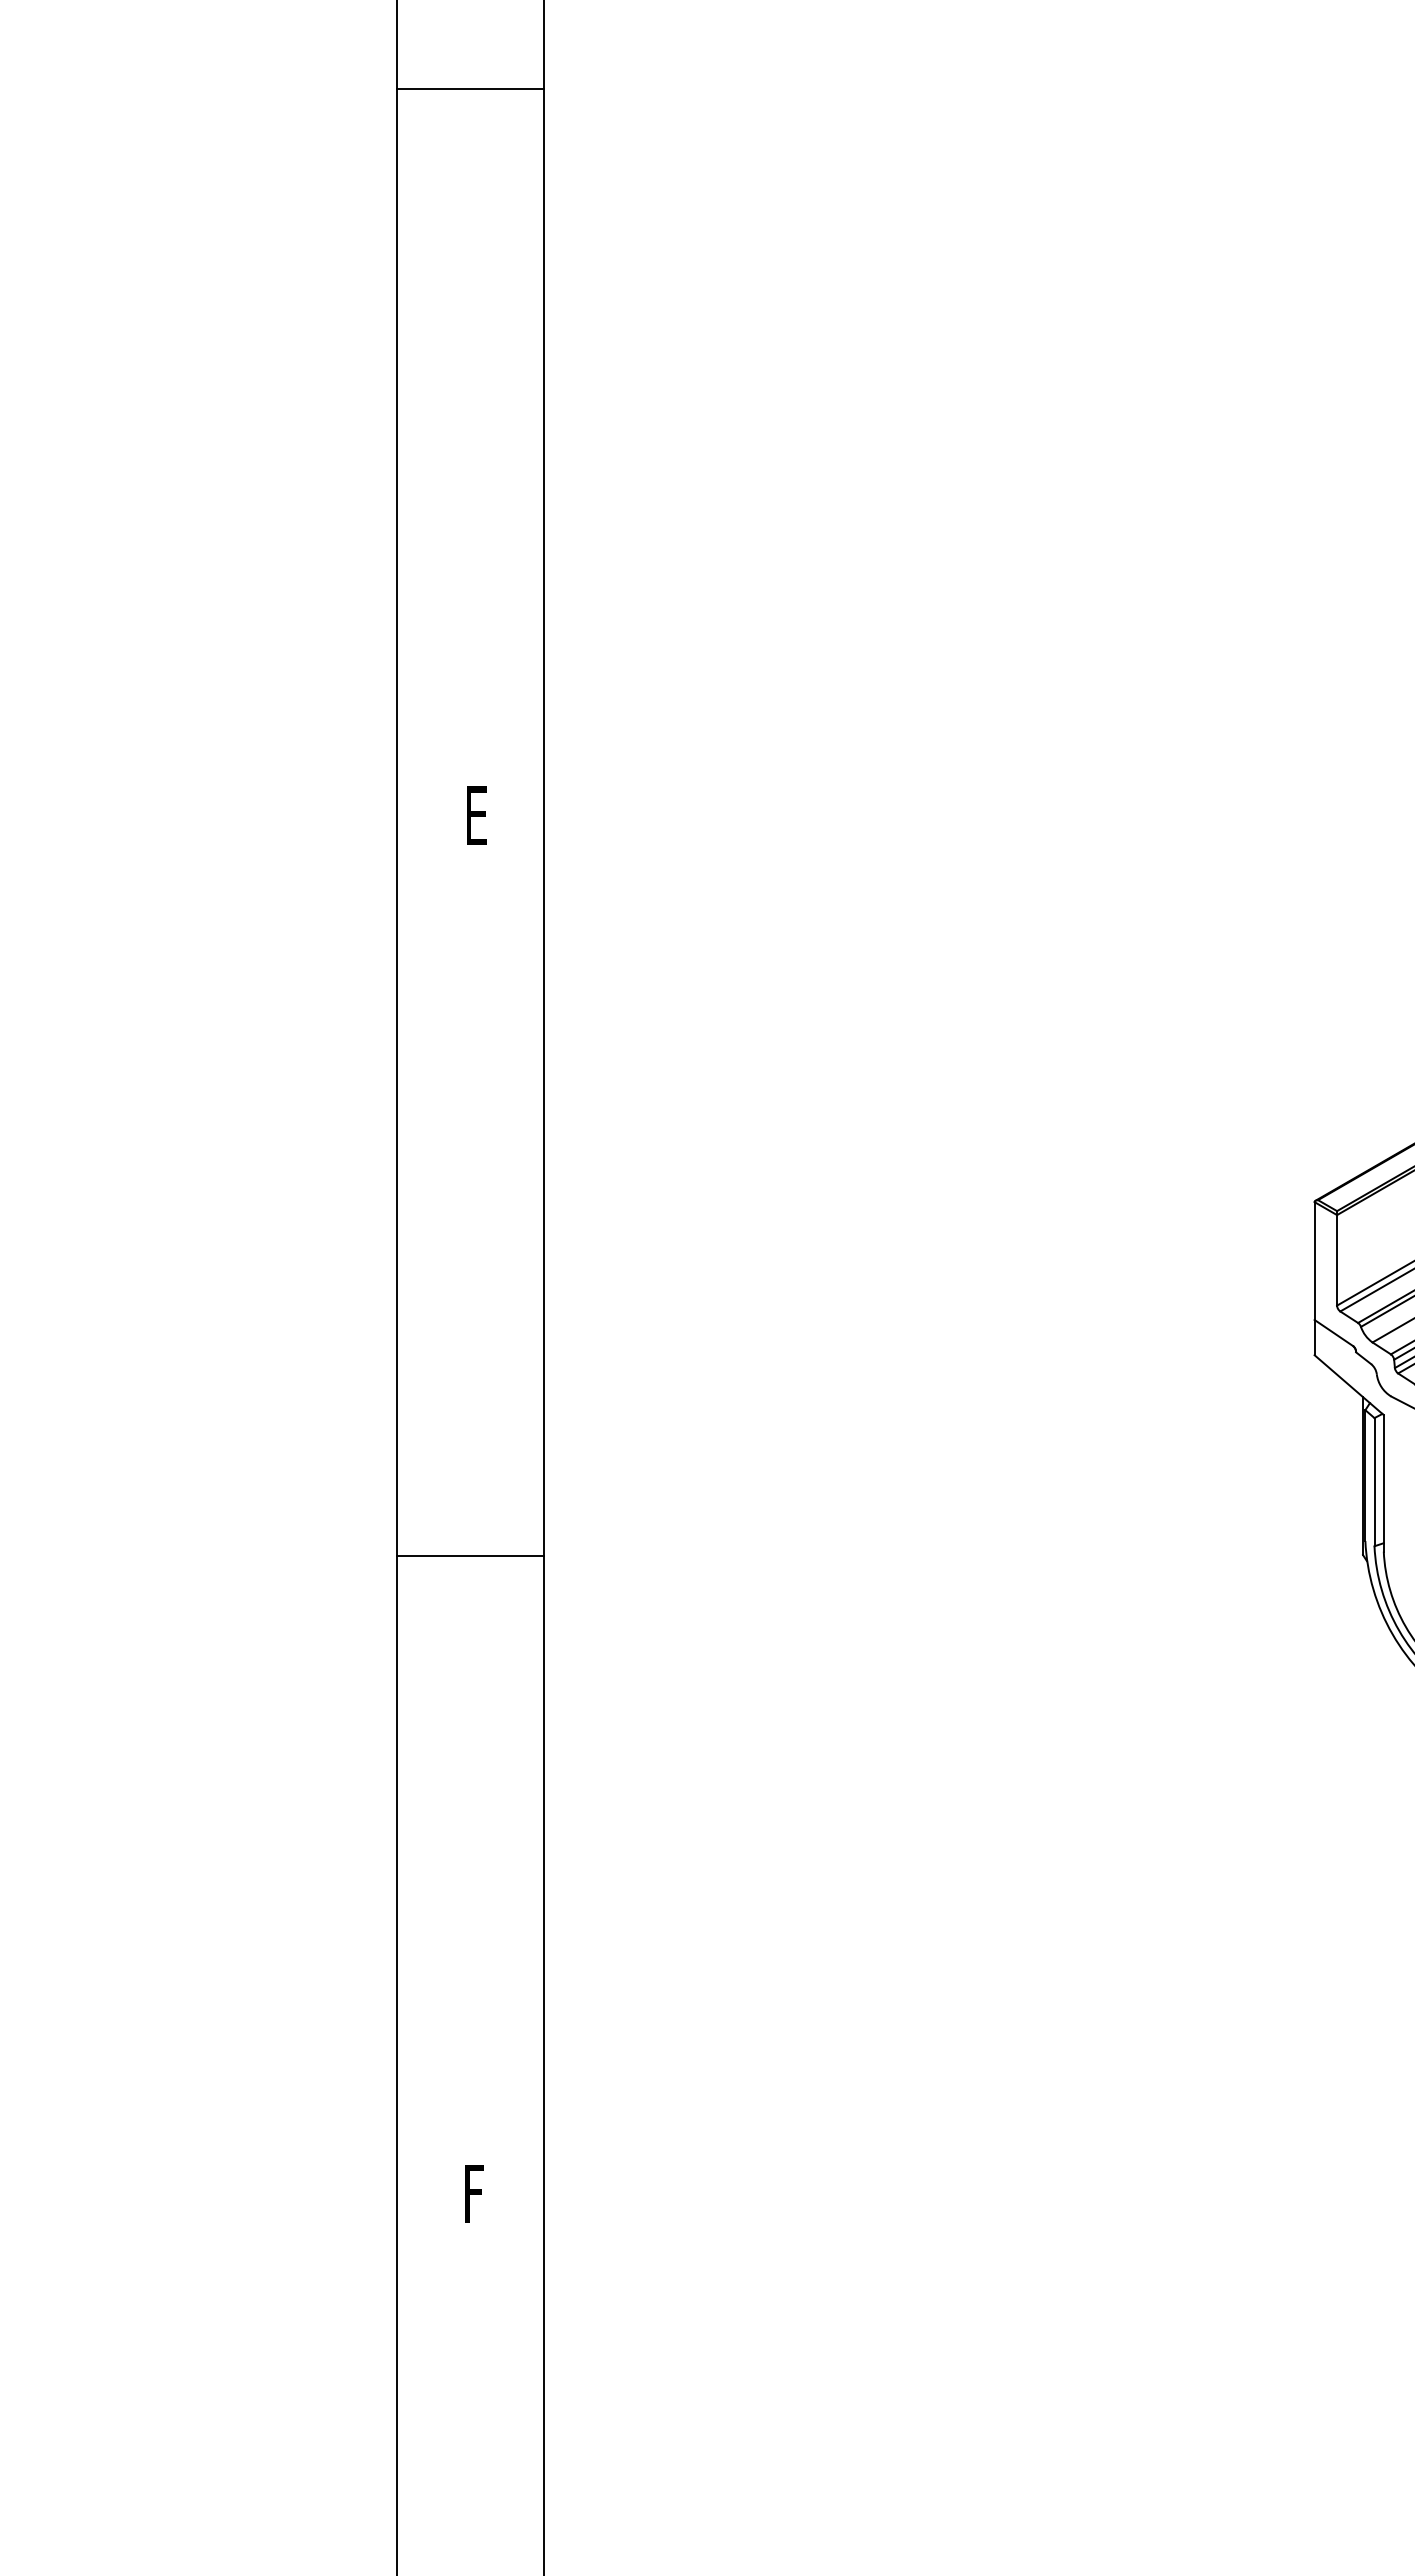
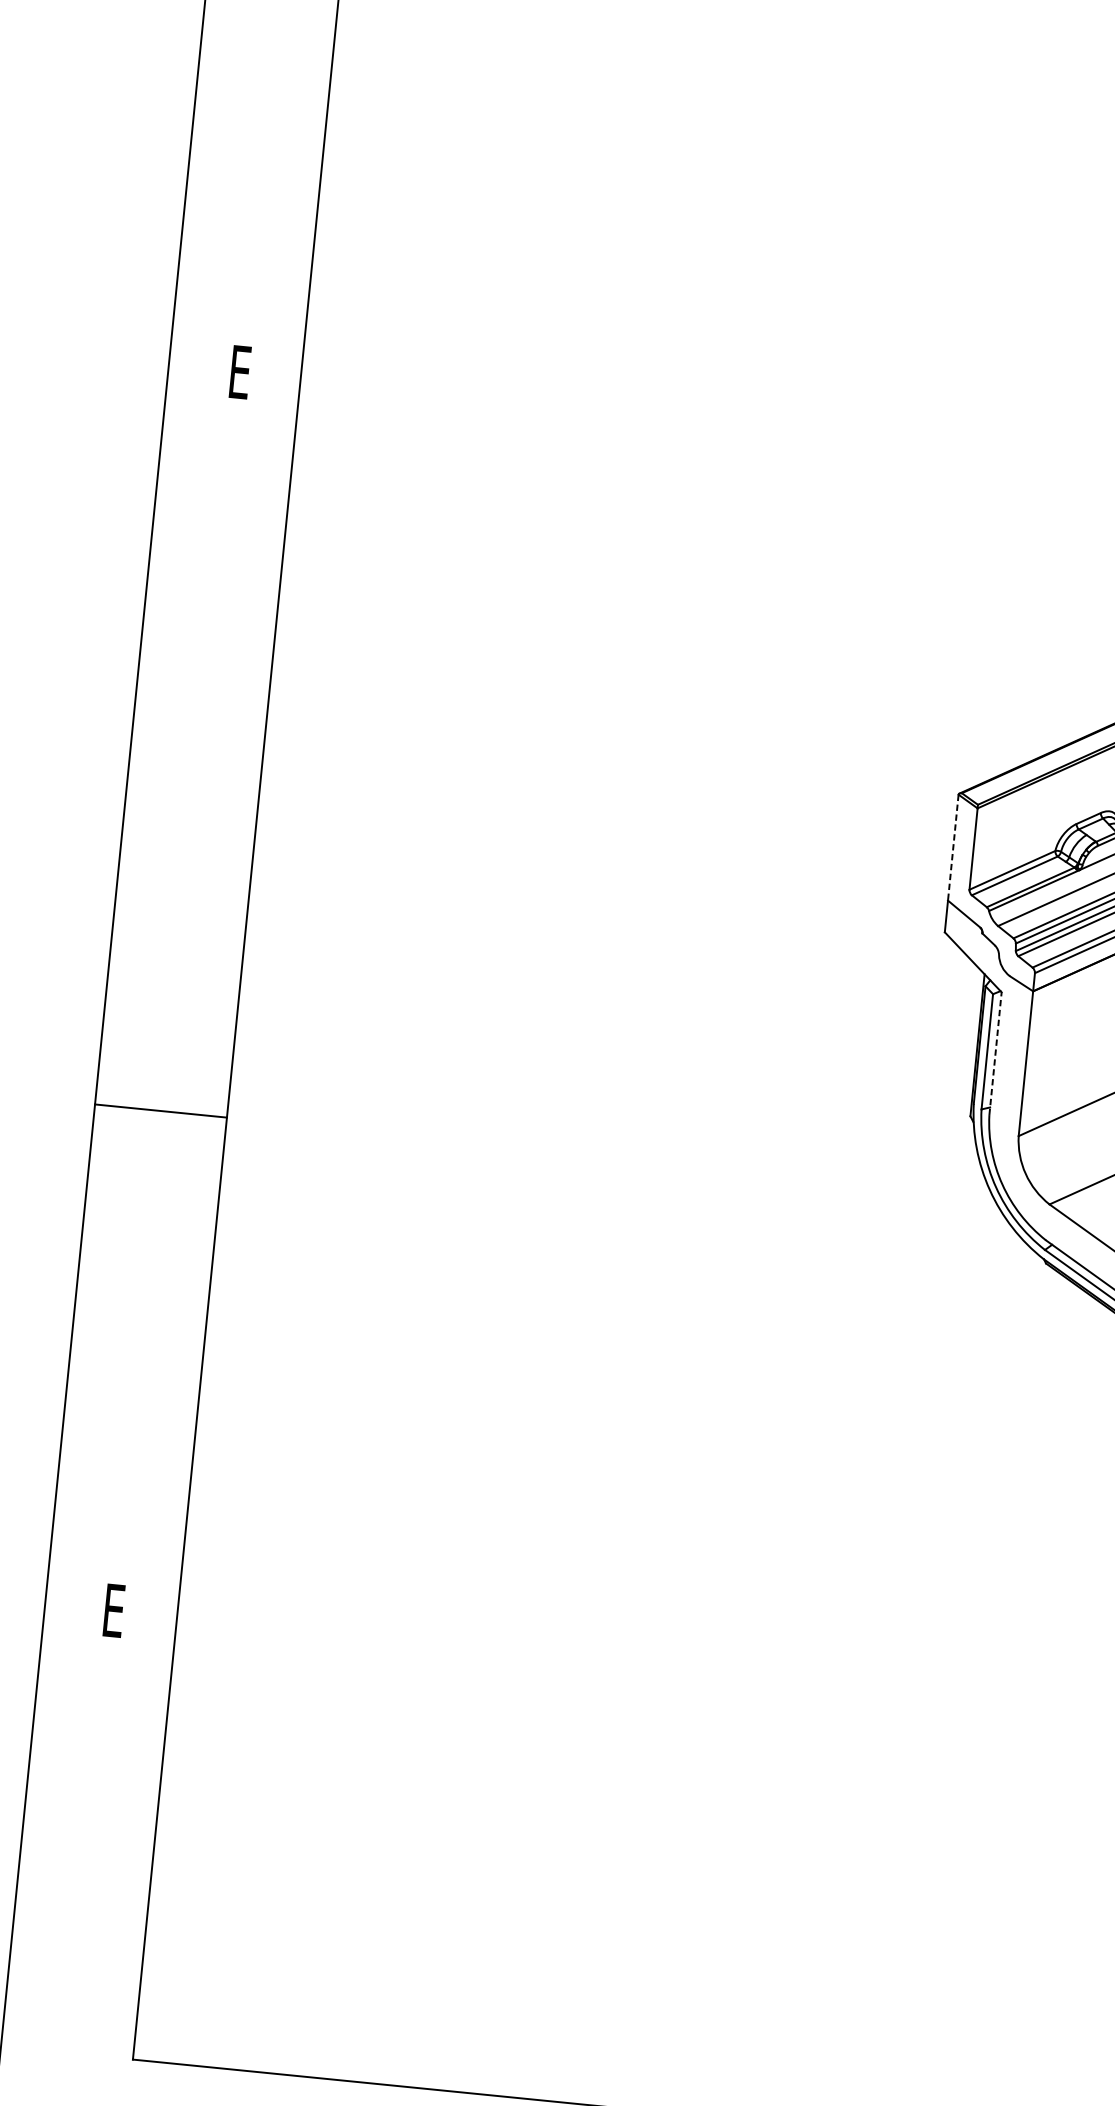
line: (1314, 1261) -> (953, 848), solid -> dashed
line: (1383, 1482) -> (995, 1052), solid -> dashed
line: (470, 1556) -> (160, 1111), moved
text: (474, 2193) -> (114, 1610), F -> E

